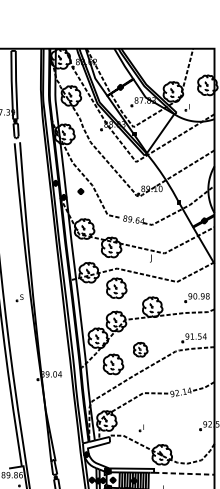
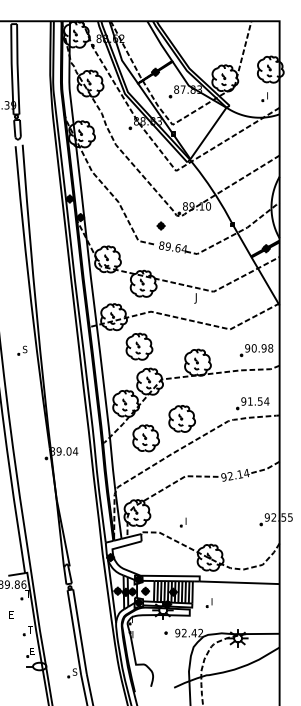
part: (187, 107) -> (264, 97), moved
part: (80, 191) -> (160, 225), moved
part: (116, 288) -> (139, 346), moved
part: (140, 349) -> (181, 418), size x1.43
line: (184, 473) -> (239, 582), dashed -> solid

